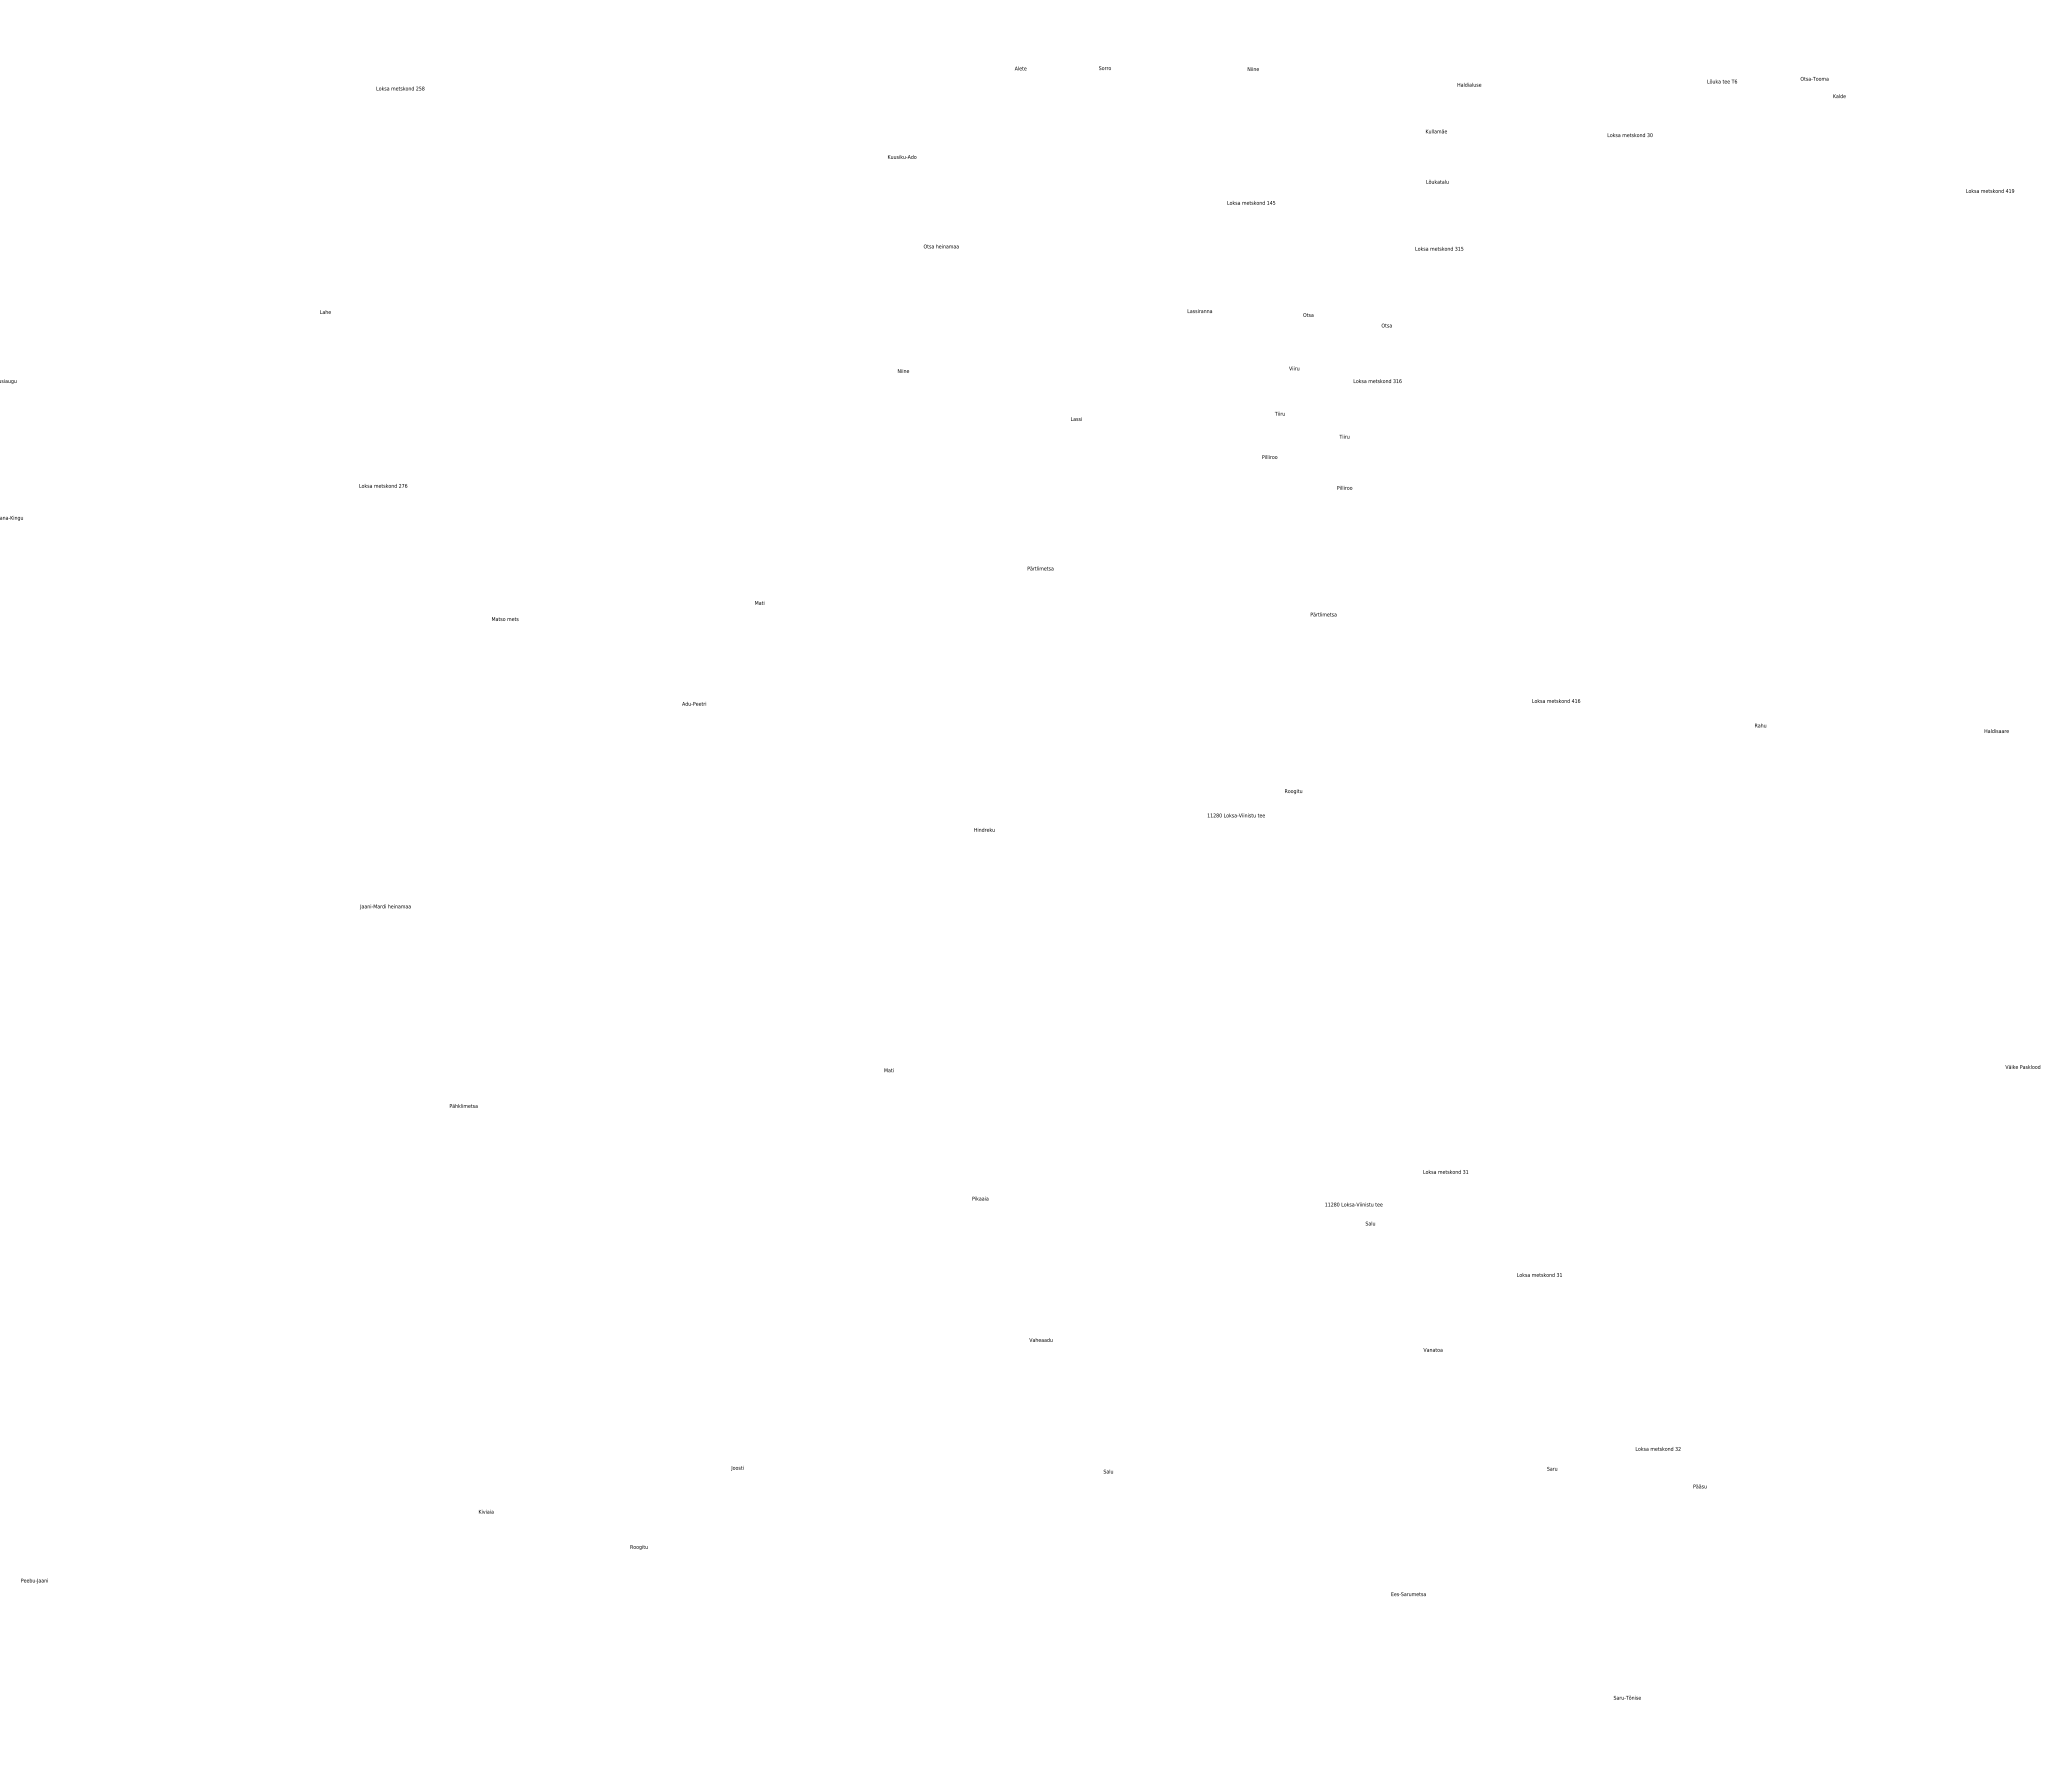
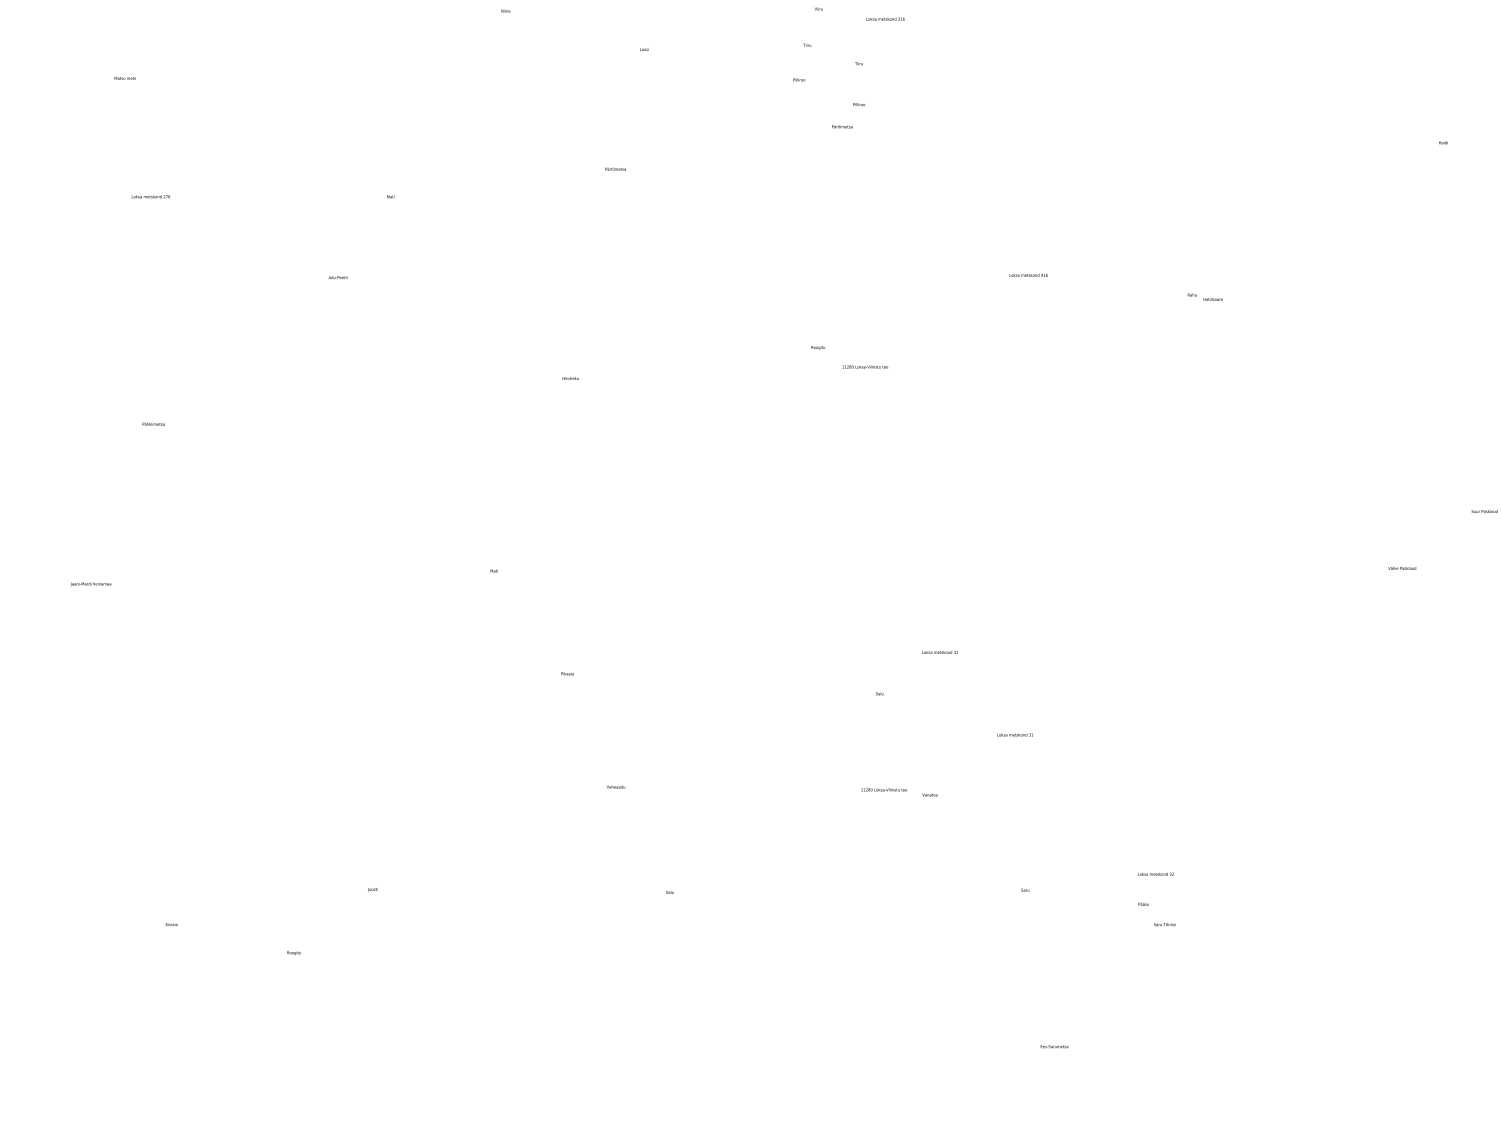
text: (383, 485) -> (151, 196), moved
text: (1323, 614) -> (842, 126), moved
text: (505, 618) -> (125, 77), moved
text: (1996, 730) -> (1212, 298), moved
text: (1236, 815) -> (865, 367), moved
text: (385, 906) -> (91, 584), moved
text: (463, 1105) -> (153, 423), moved
text: (1353, 1204) -> (883, 789), moved
text: (1657, 1448) -> (1155, 873), moved
text: (1408, 1594) -> (1054, 1046), moved
text: (1627, 1697) -> (1164, 924), moved

